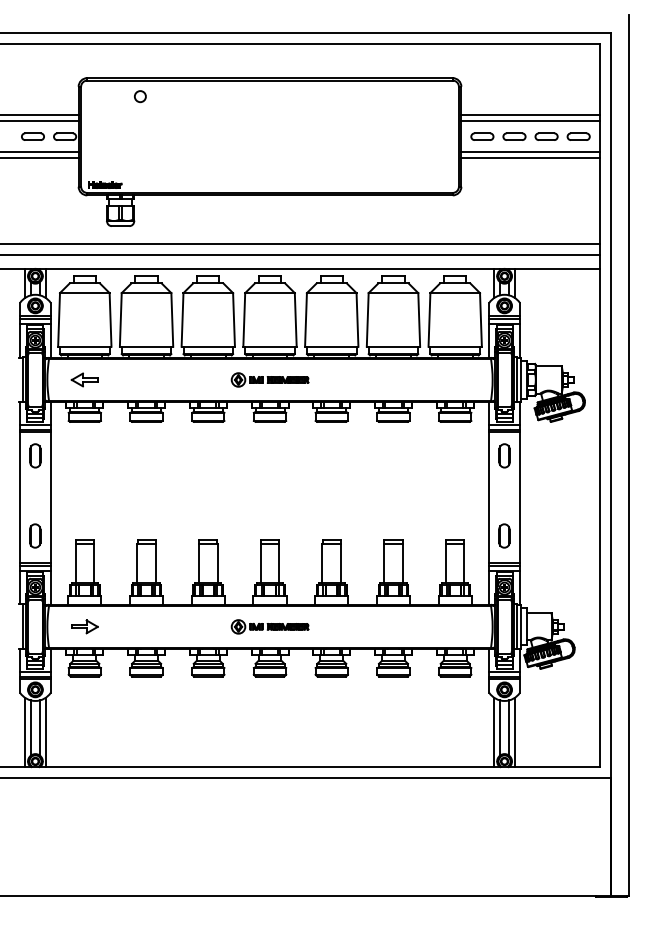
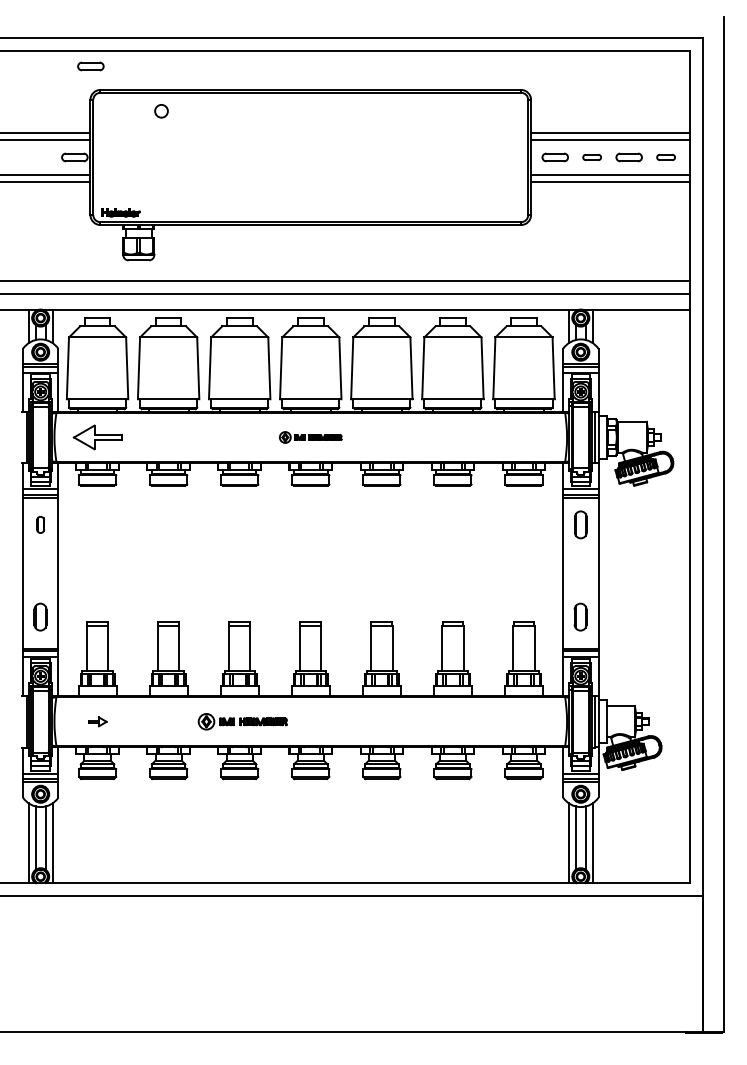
part: (32, 136) -> (90, 66), moved
part: (513, 136) -> (591, 157), size x0.7
part: (578, 136) -> (665, 157), size x0.7
part: (83, 379) -> (96, 437), size x1.6
part: (269, 379) -> (310, 437), size x0.7
part: (35, 455) -> (40, 524), size x0.6
part: (84, 626) -> (97, 721), size x0.6
part: (269, 626) -> (242, 721), moved

